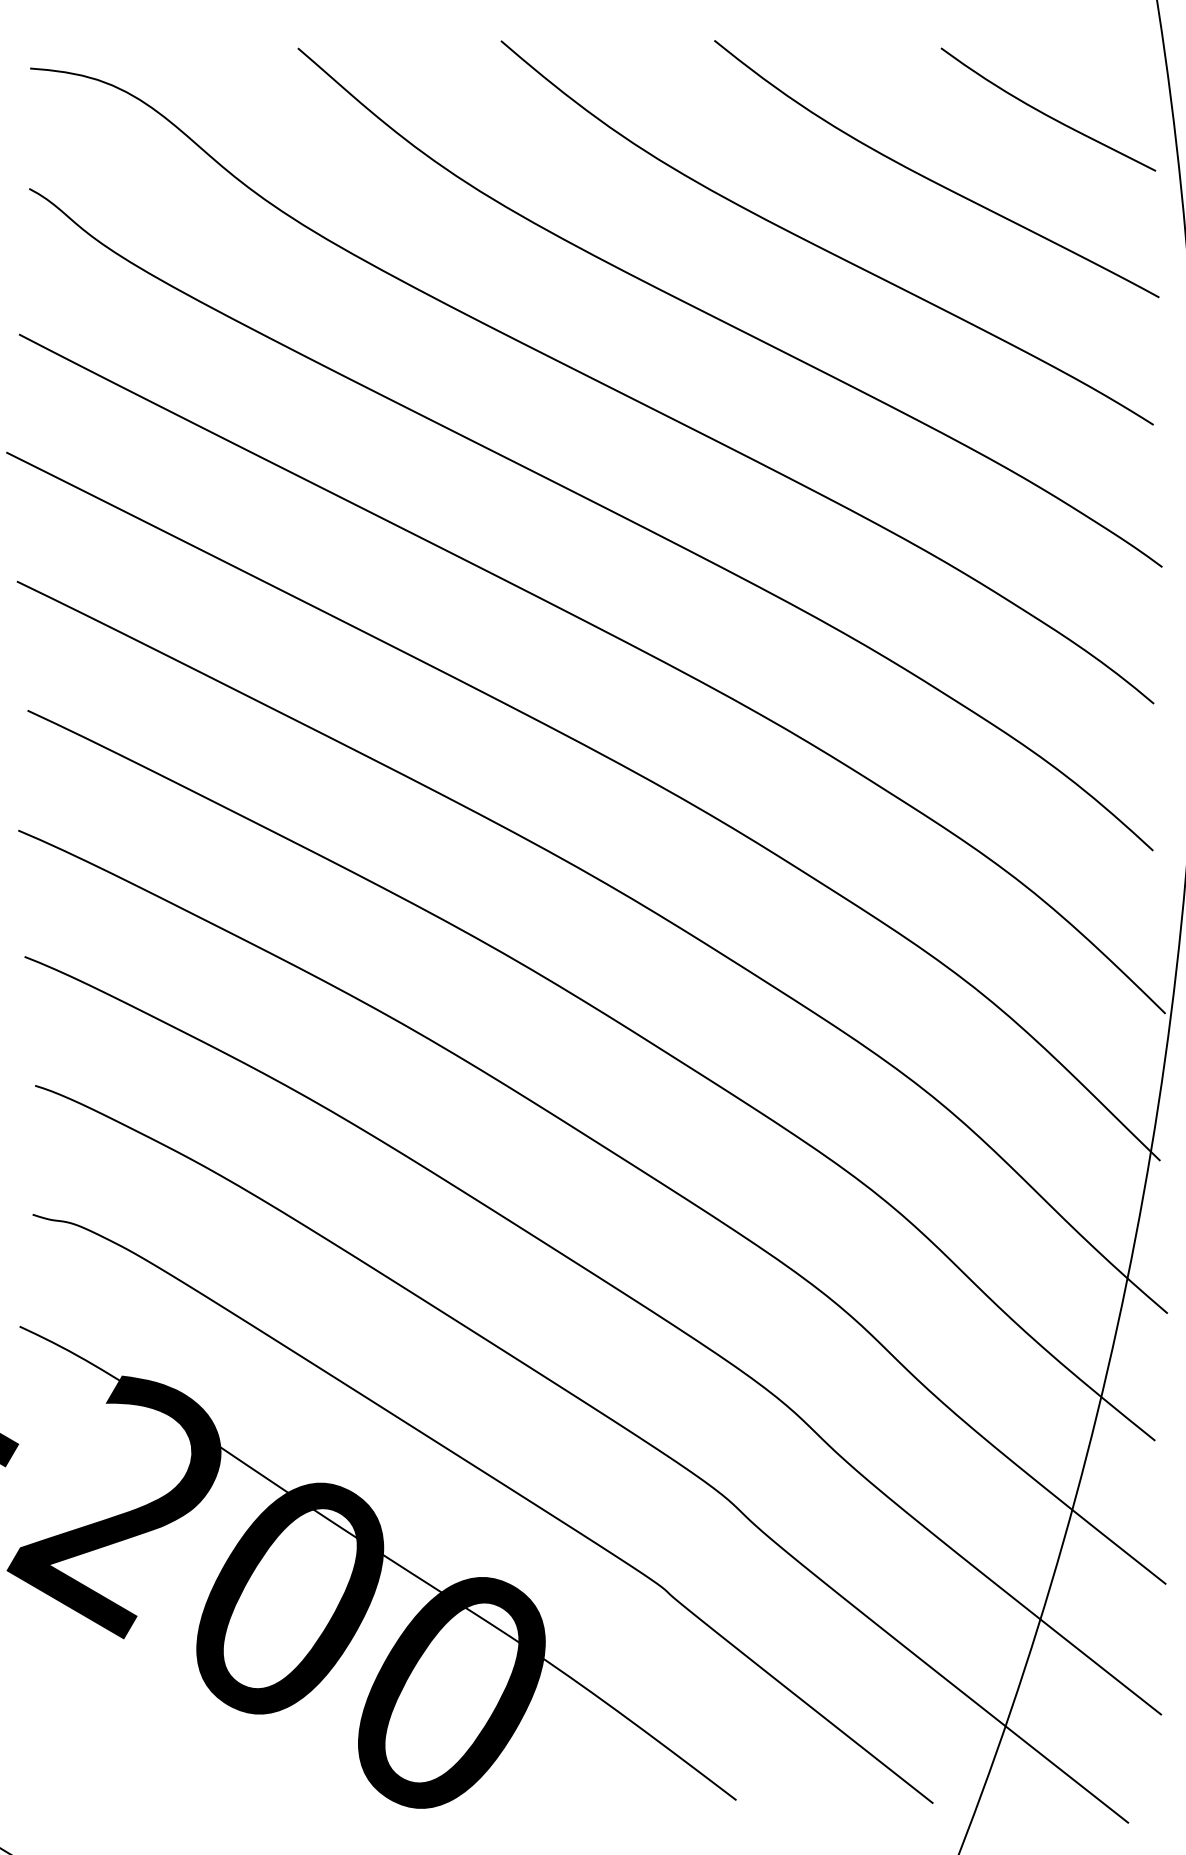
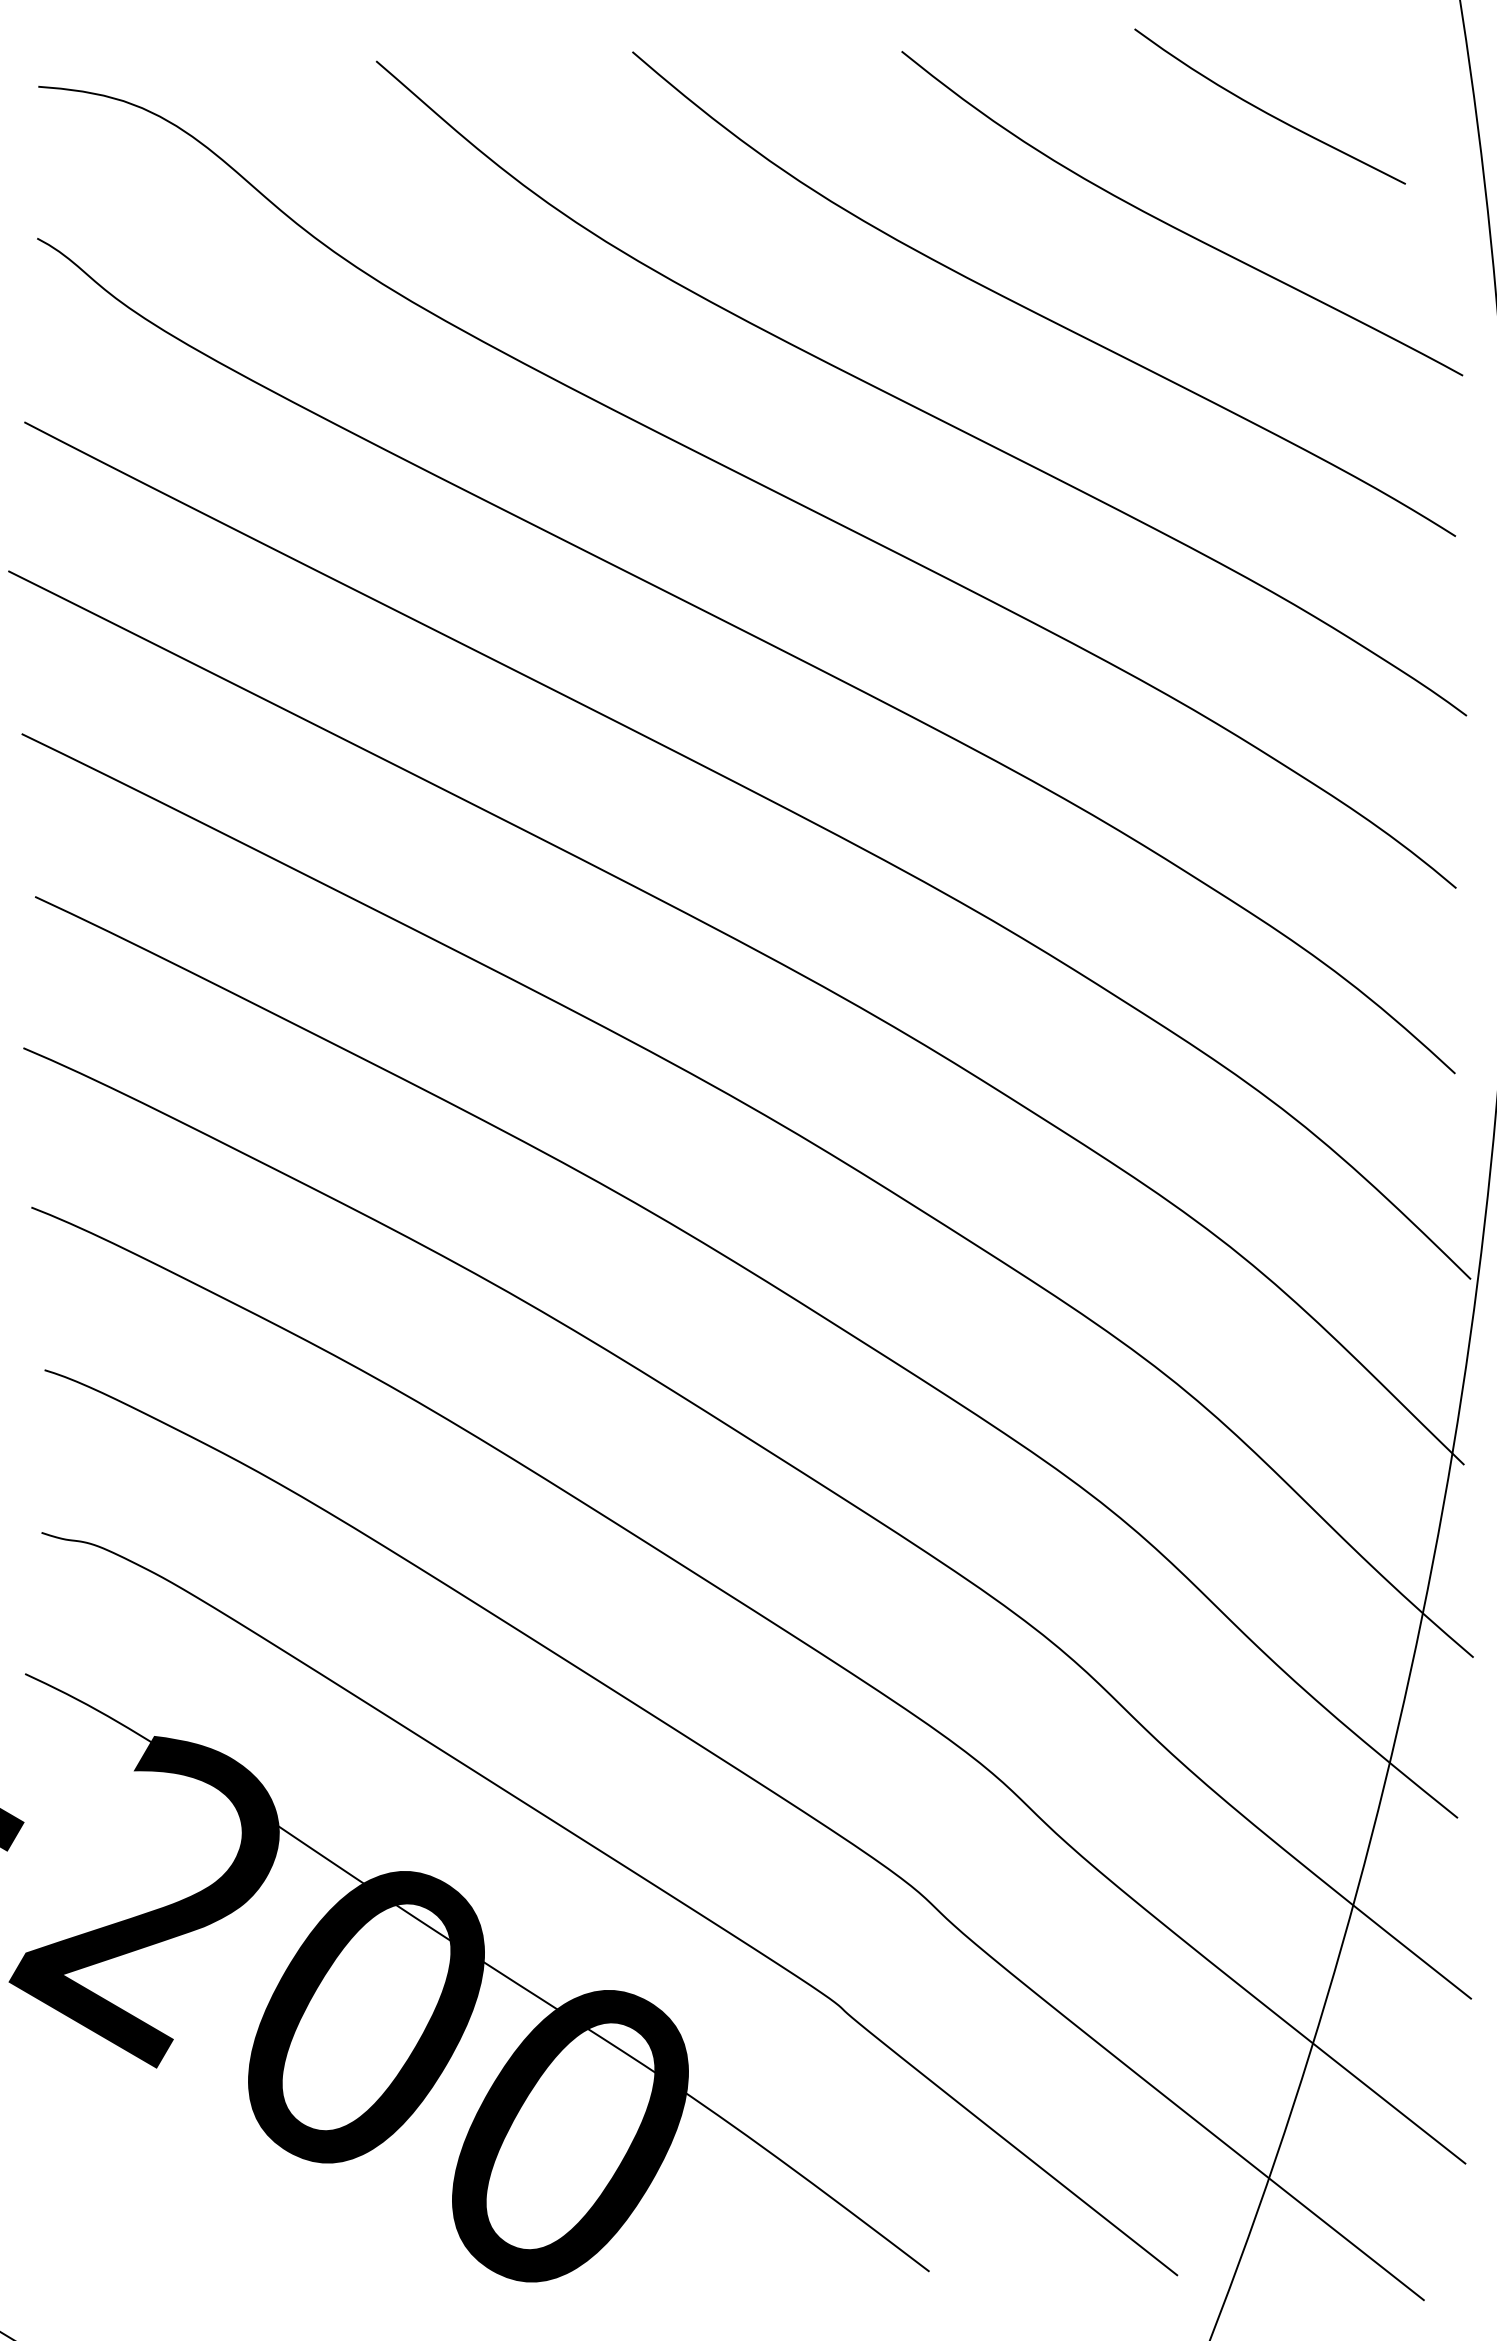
curve: (1045, 113) -> (1266, 111), moved

